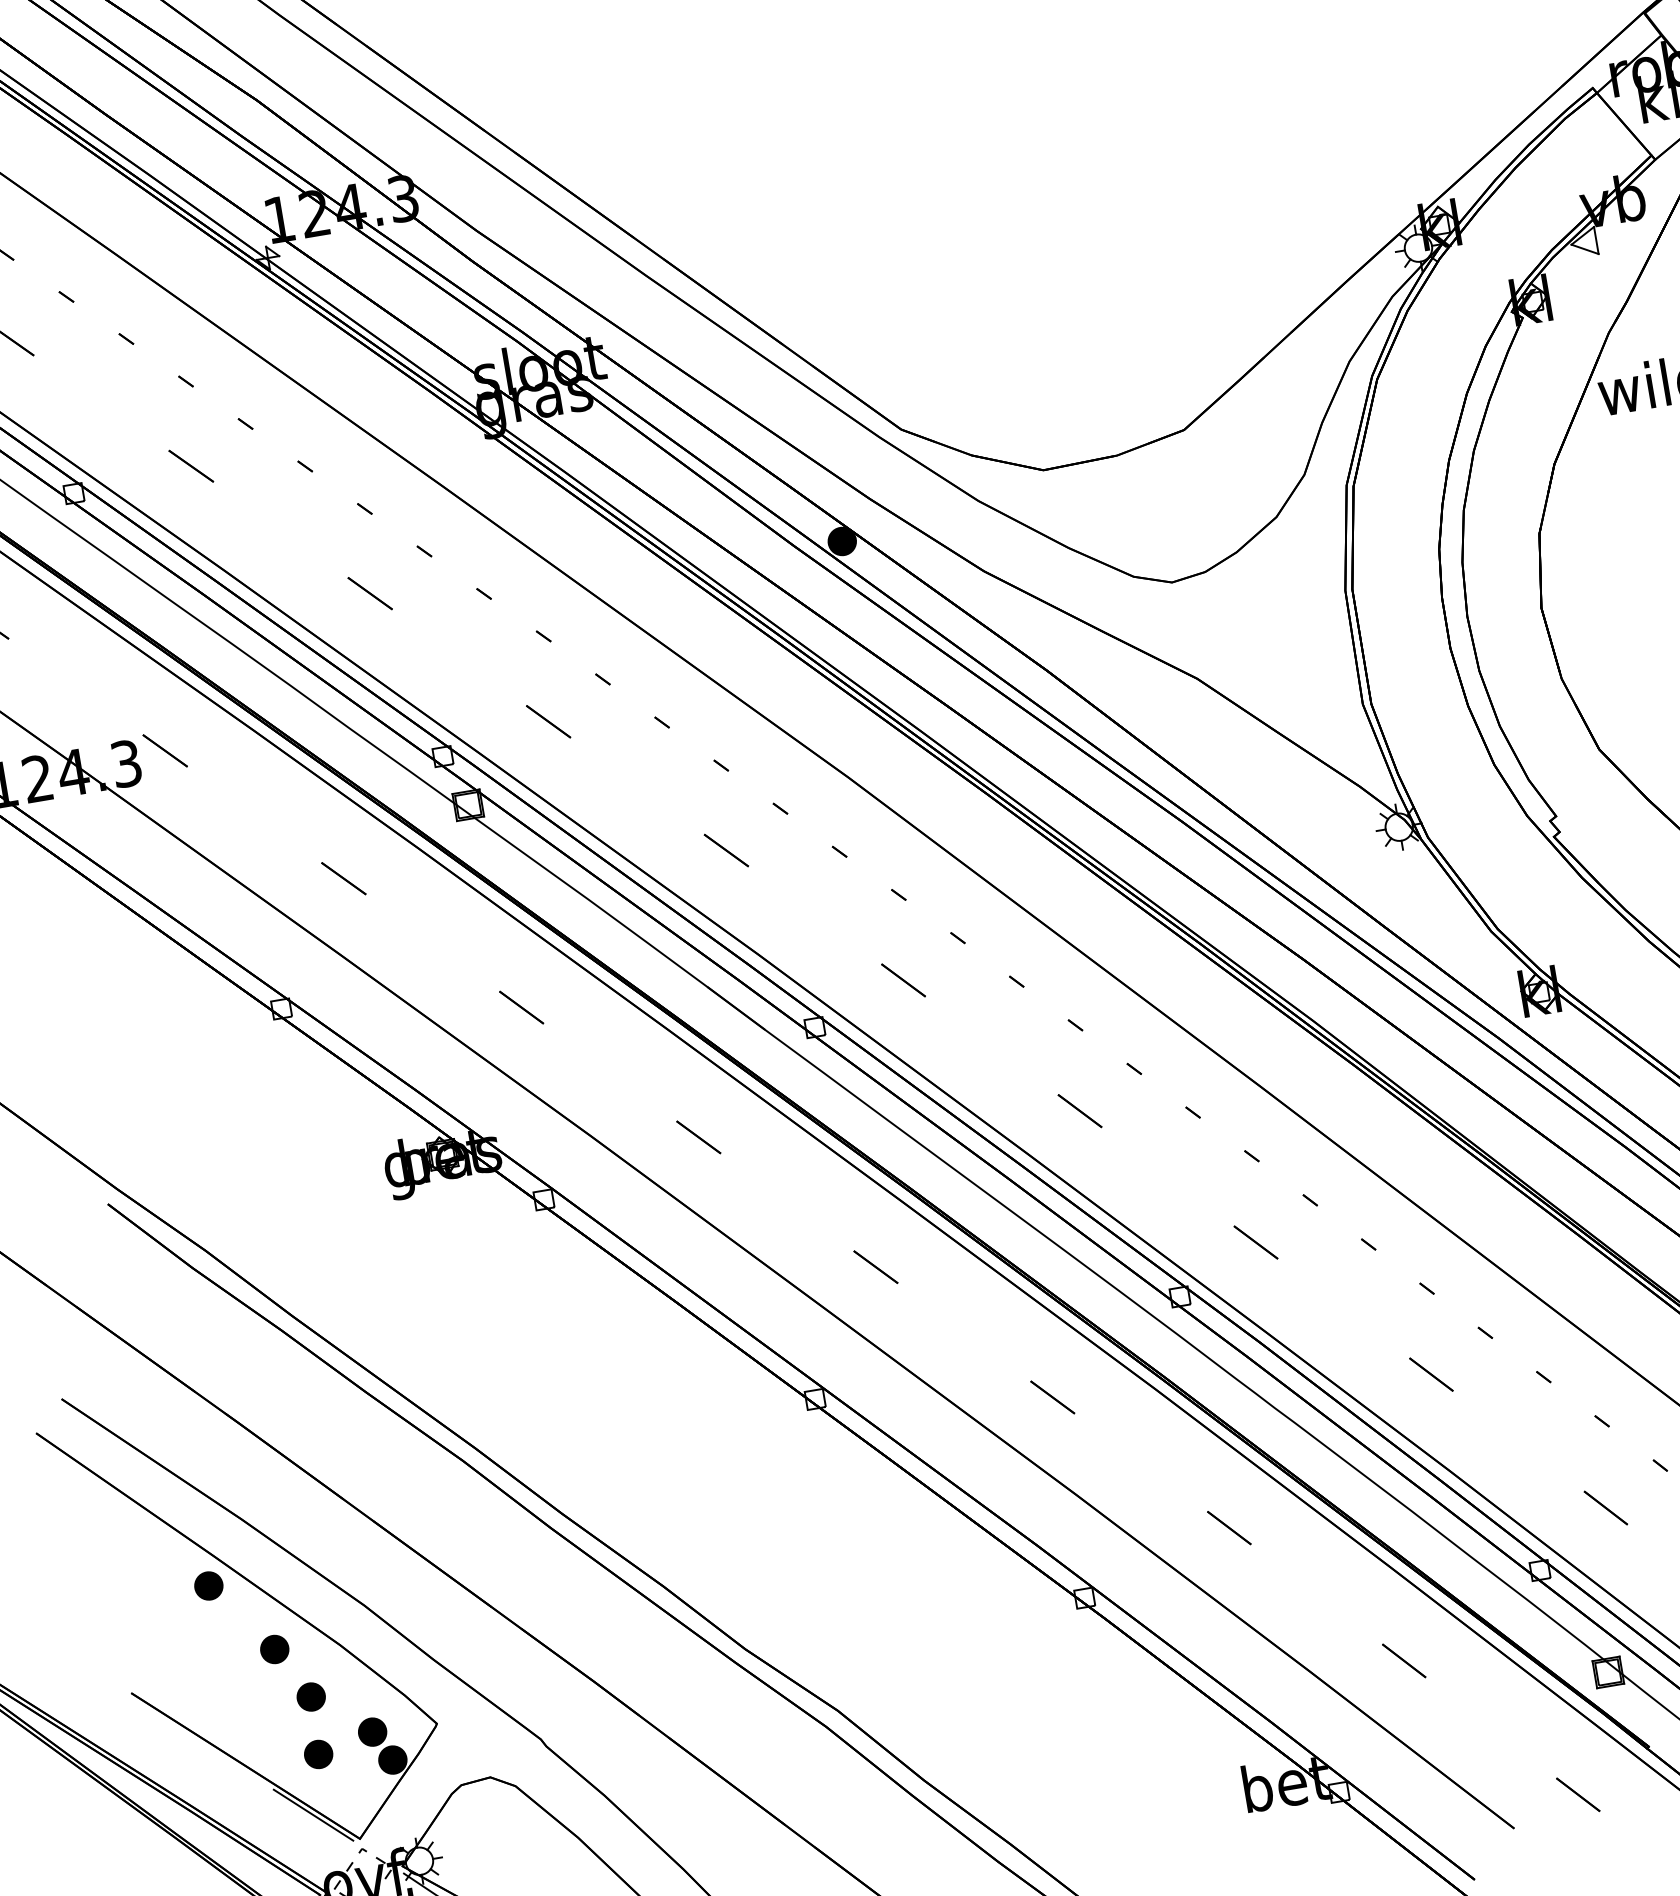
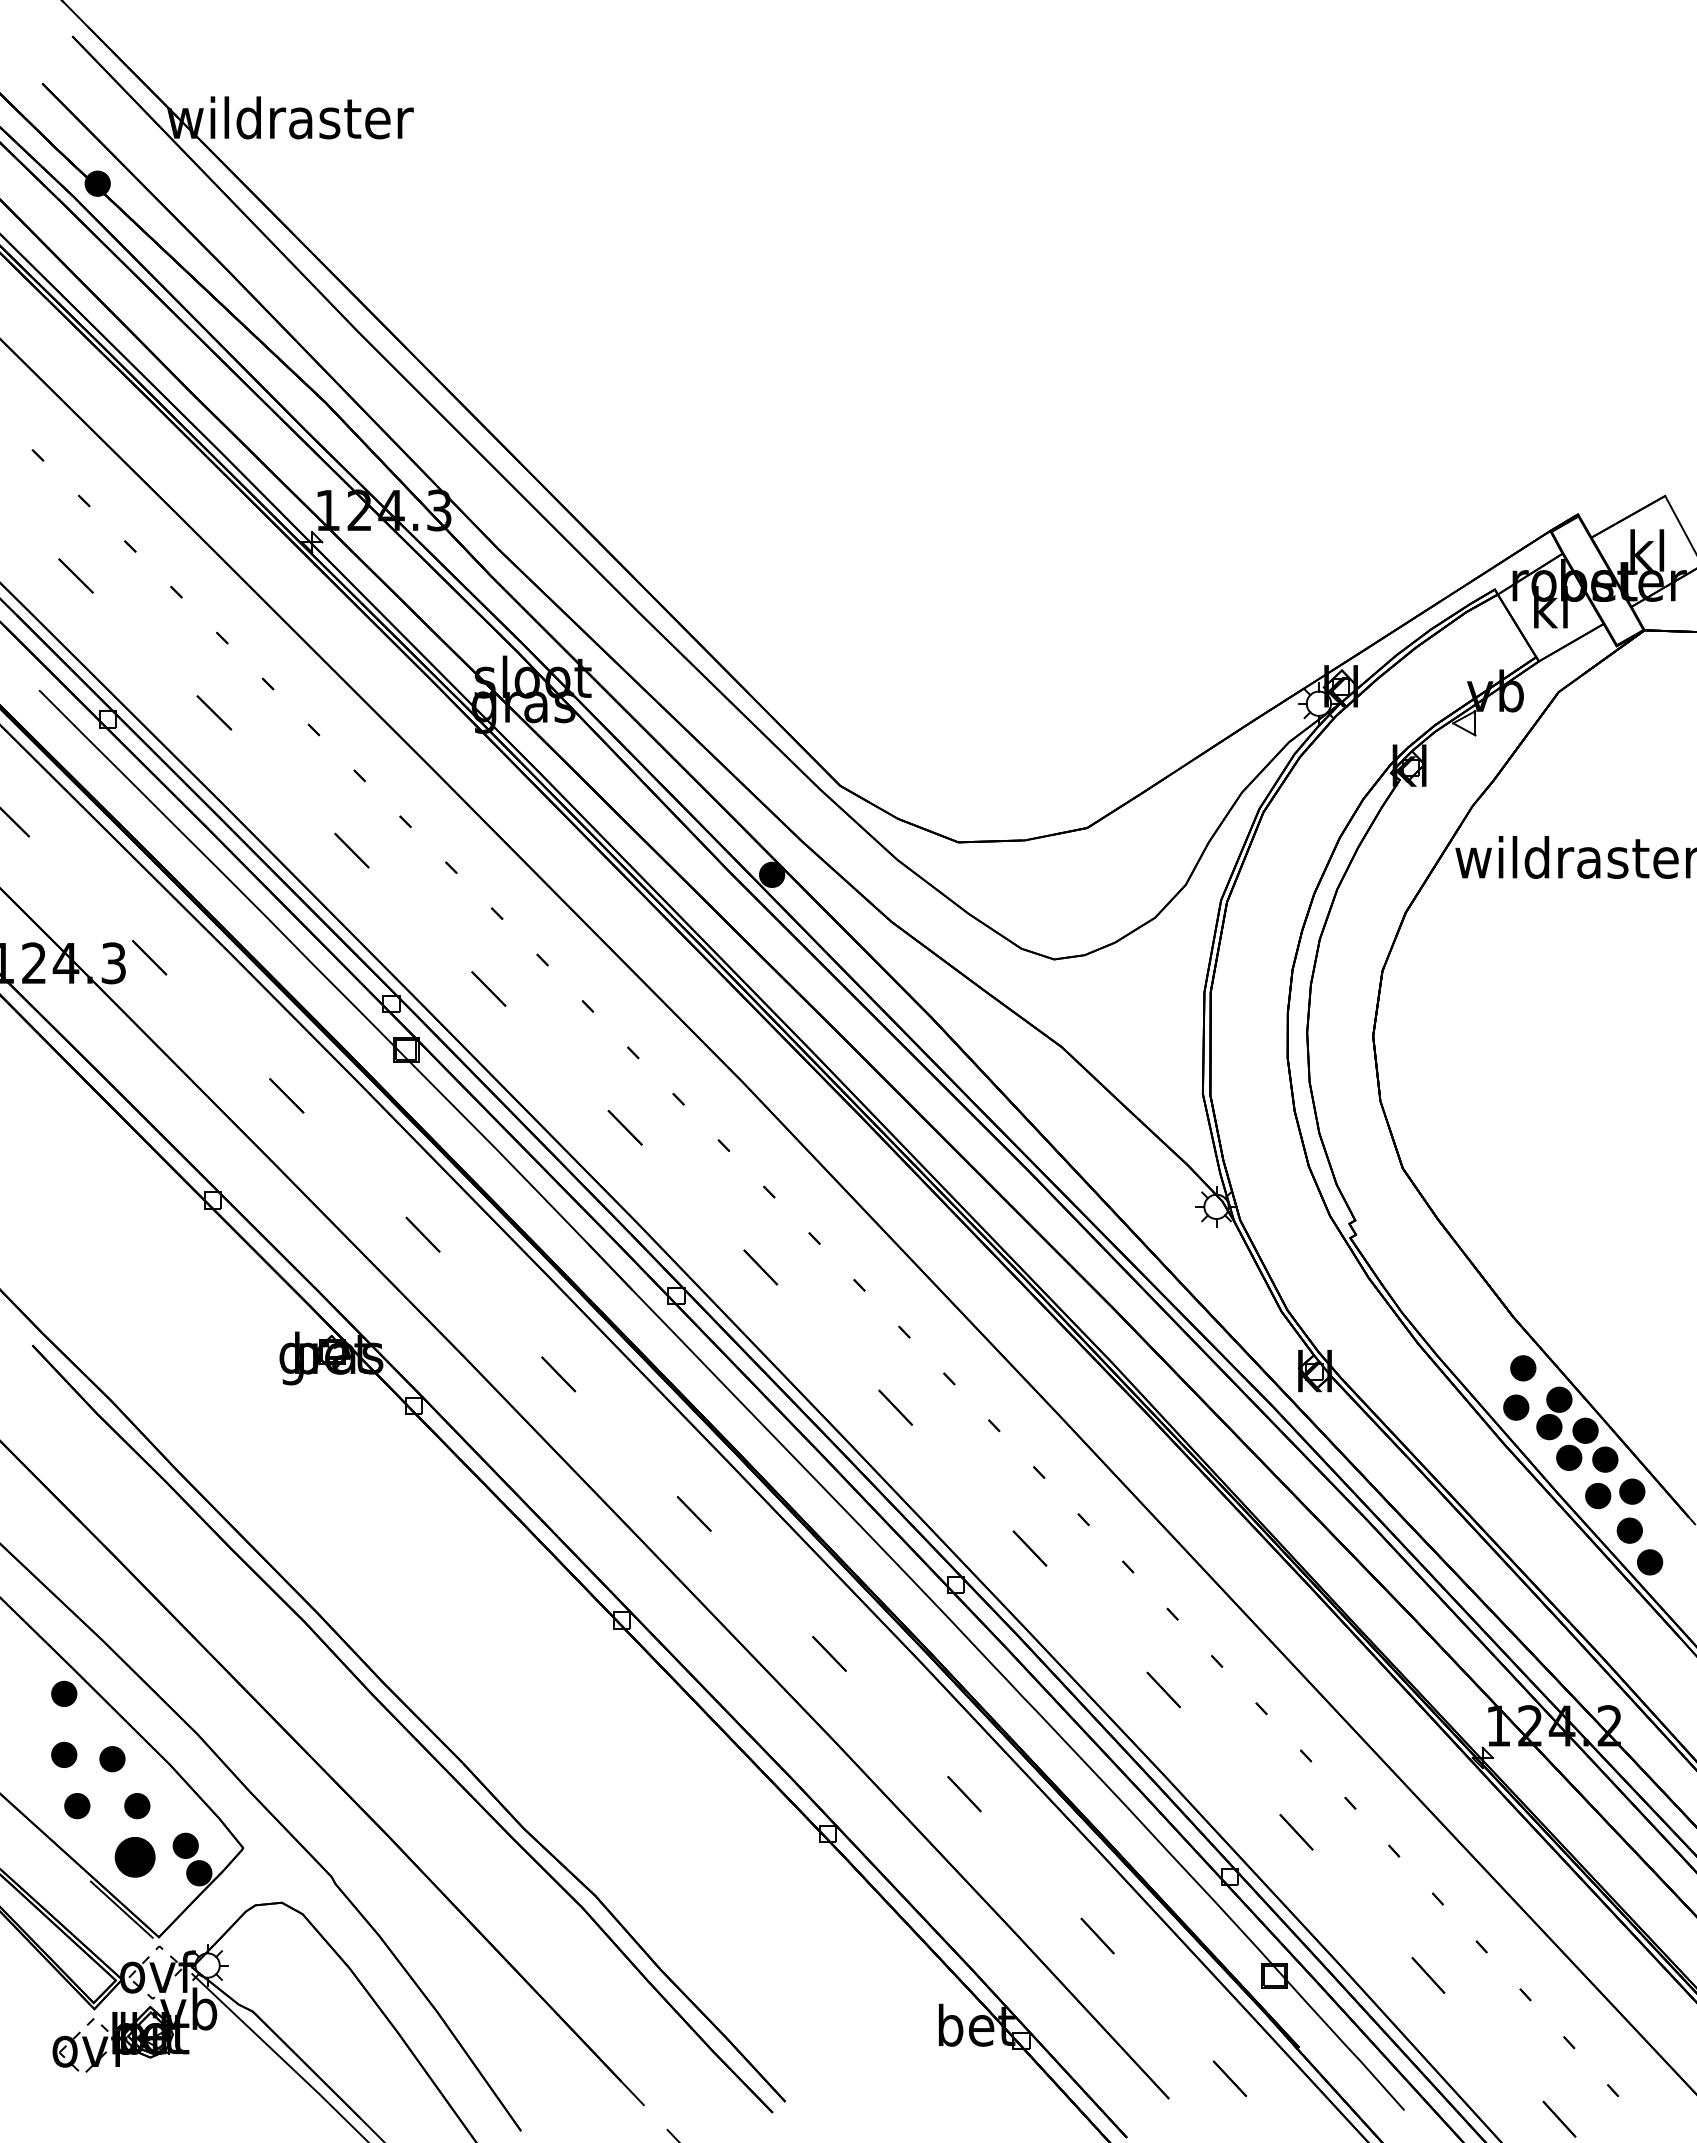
part: (220, 1653) -> (64, 1754), added
part: (244, 1708) -> (77, 1806), added
part: (318, 1754) -> (135, 1857), size x1.6

